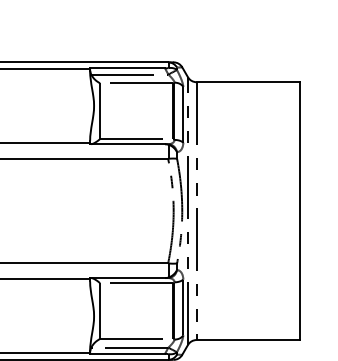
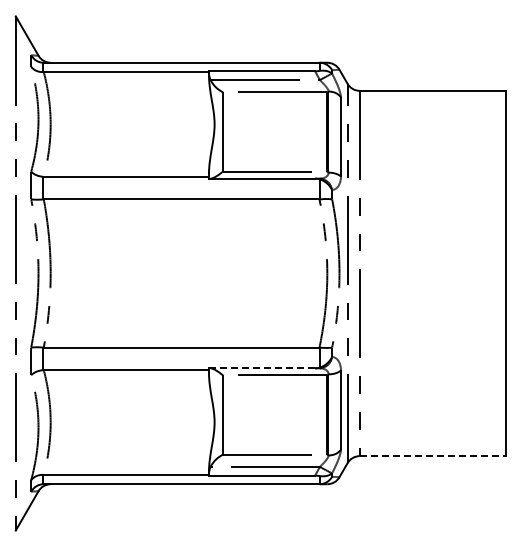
line: (127, 278) -> (262, 368), solid -> dashed
line: (248, 340) -> (433, 456), solid -> dashed

